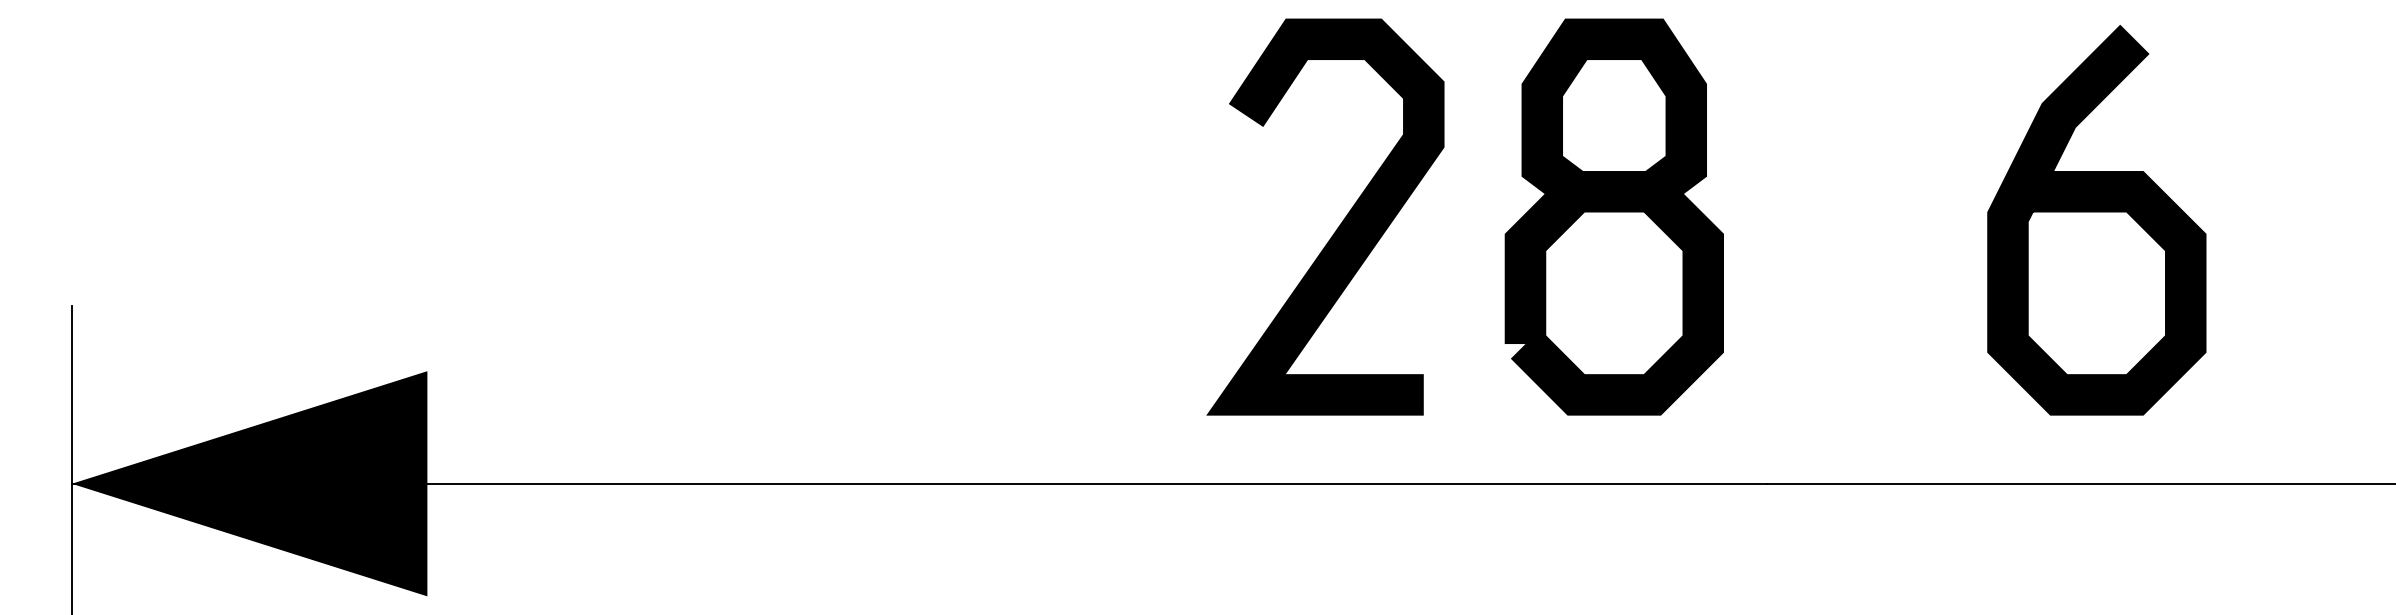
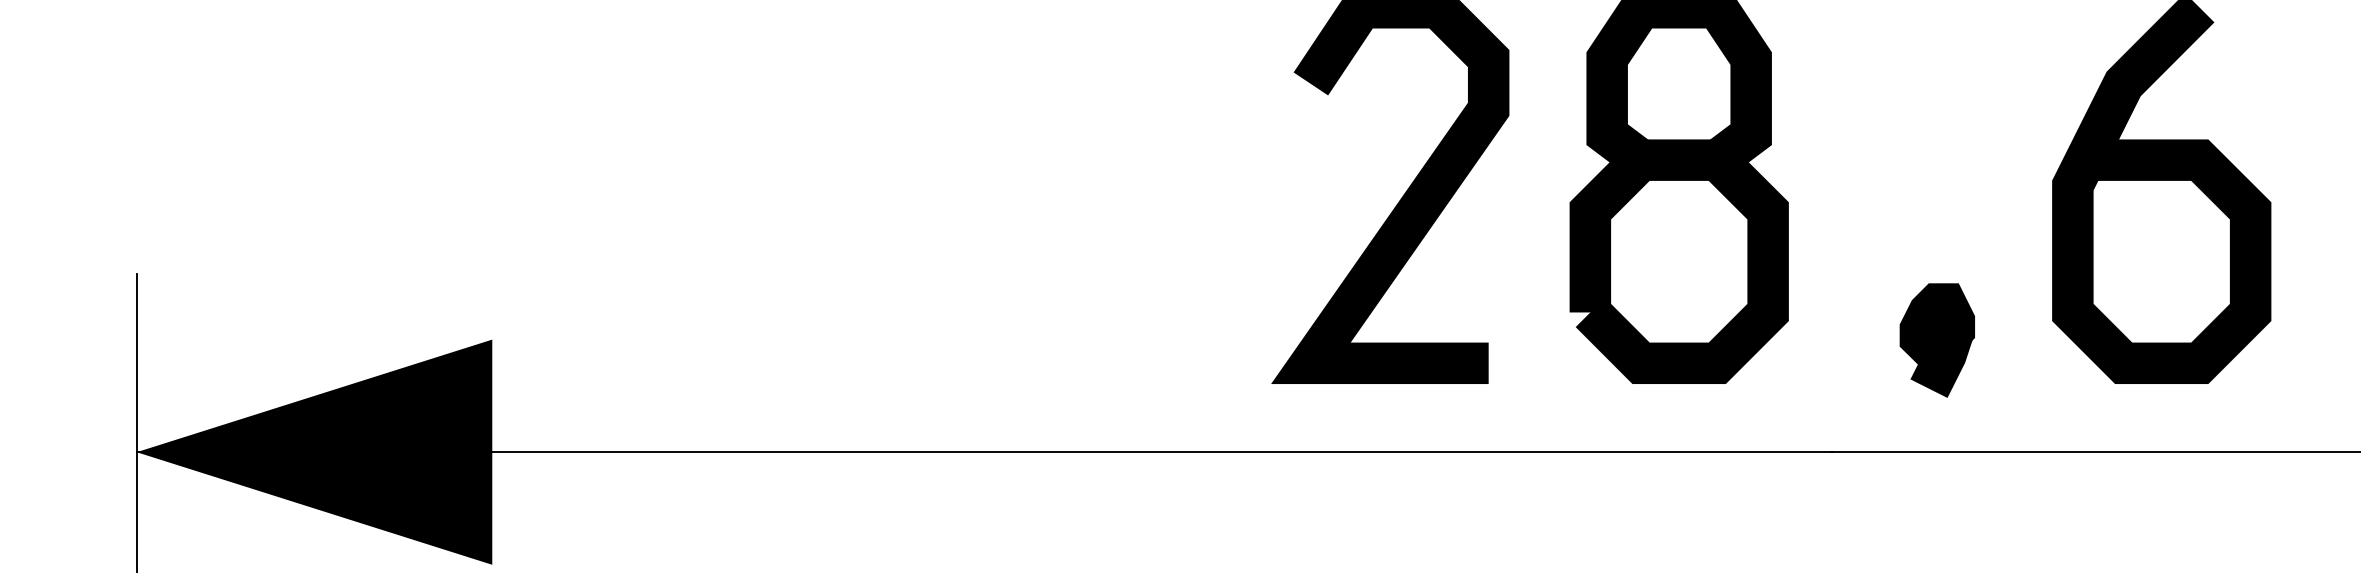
part: (1872, 372) -> (1937, 340), added

